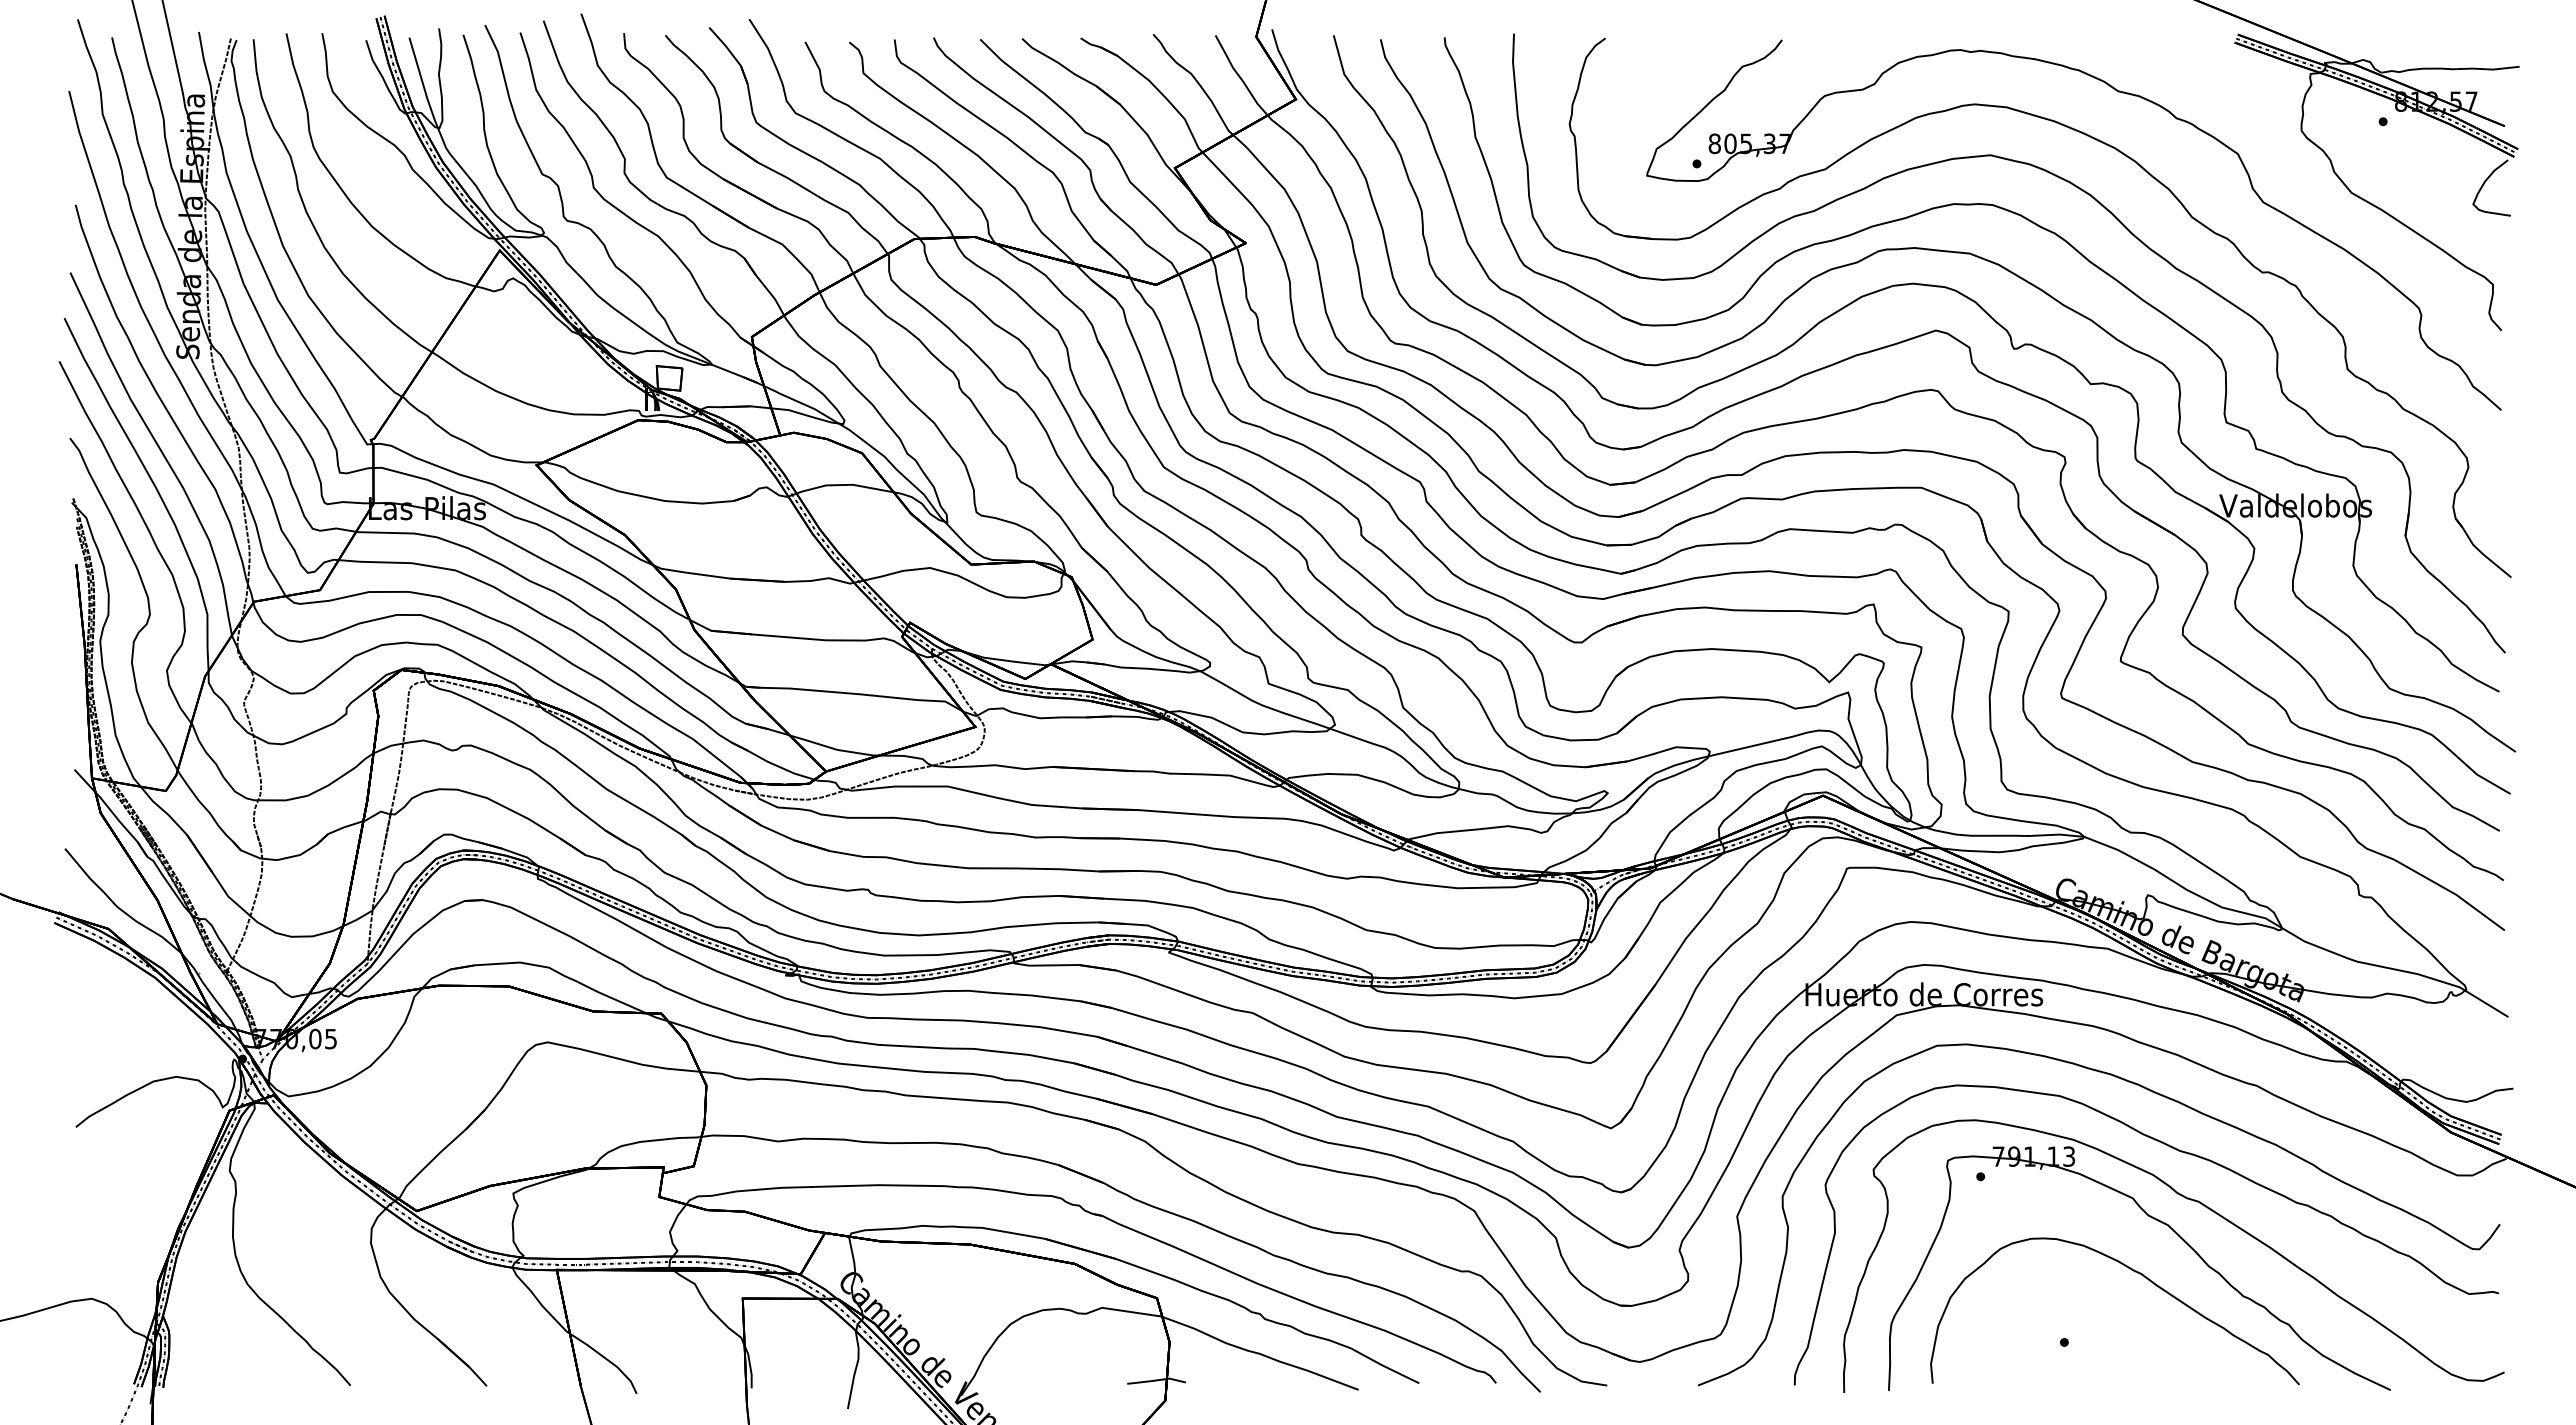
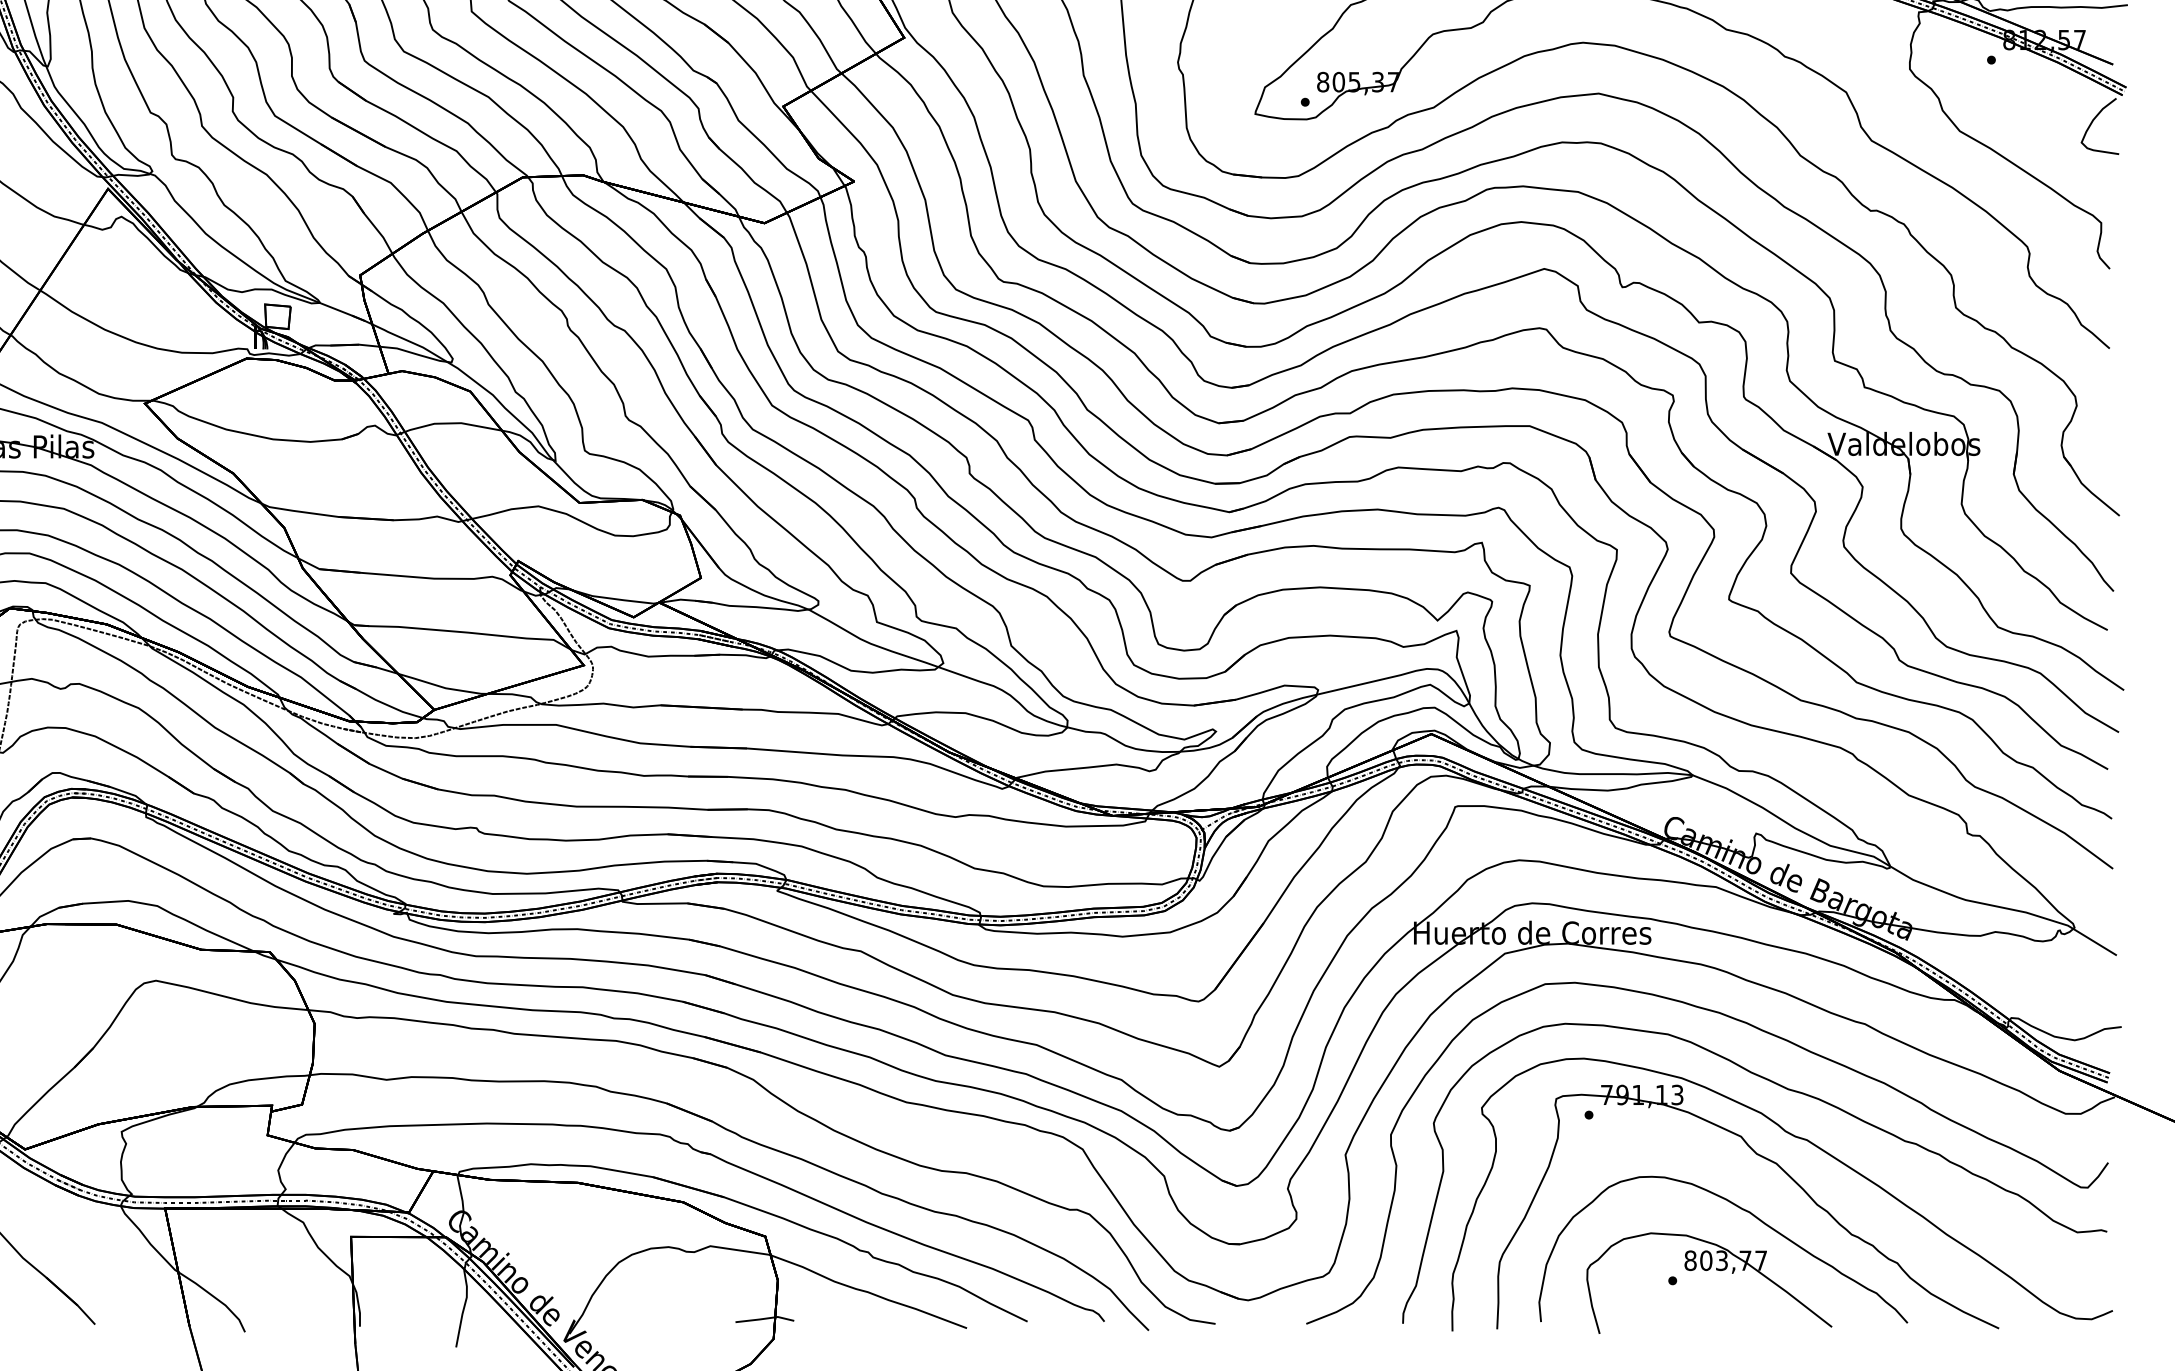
part: (2099, 1332) -> (1707, 1270), added

